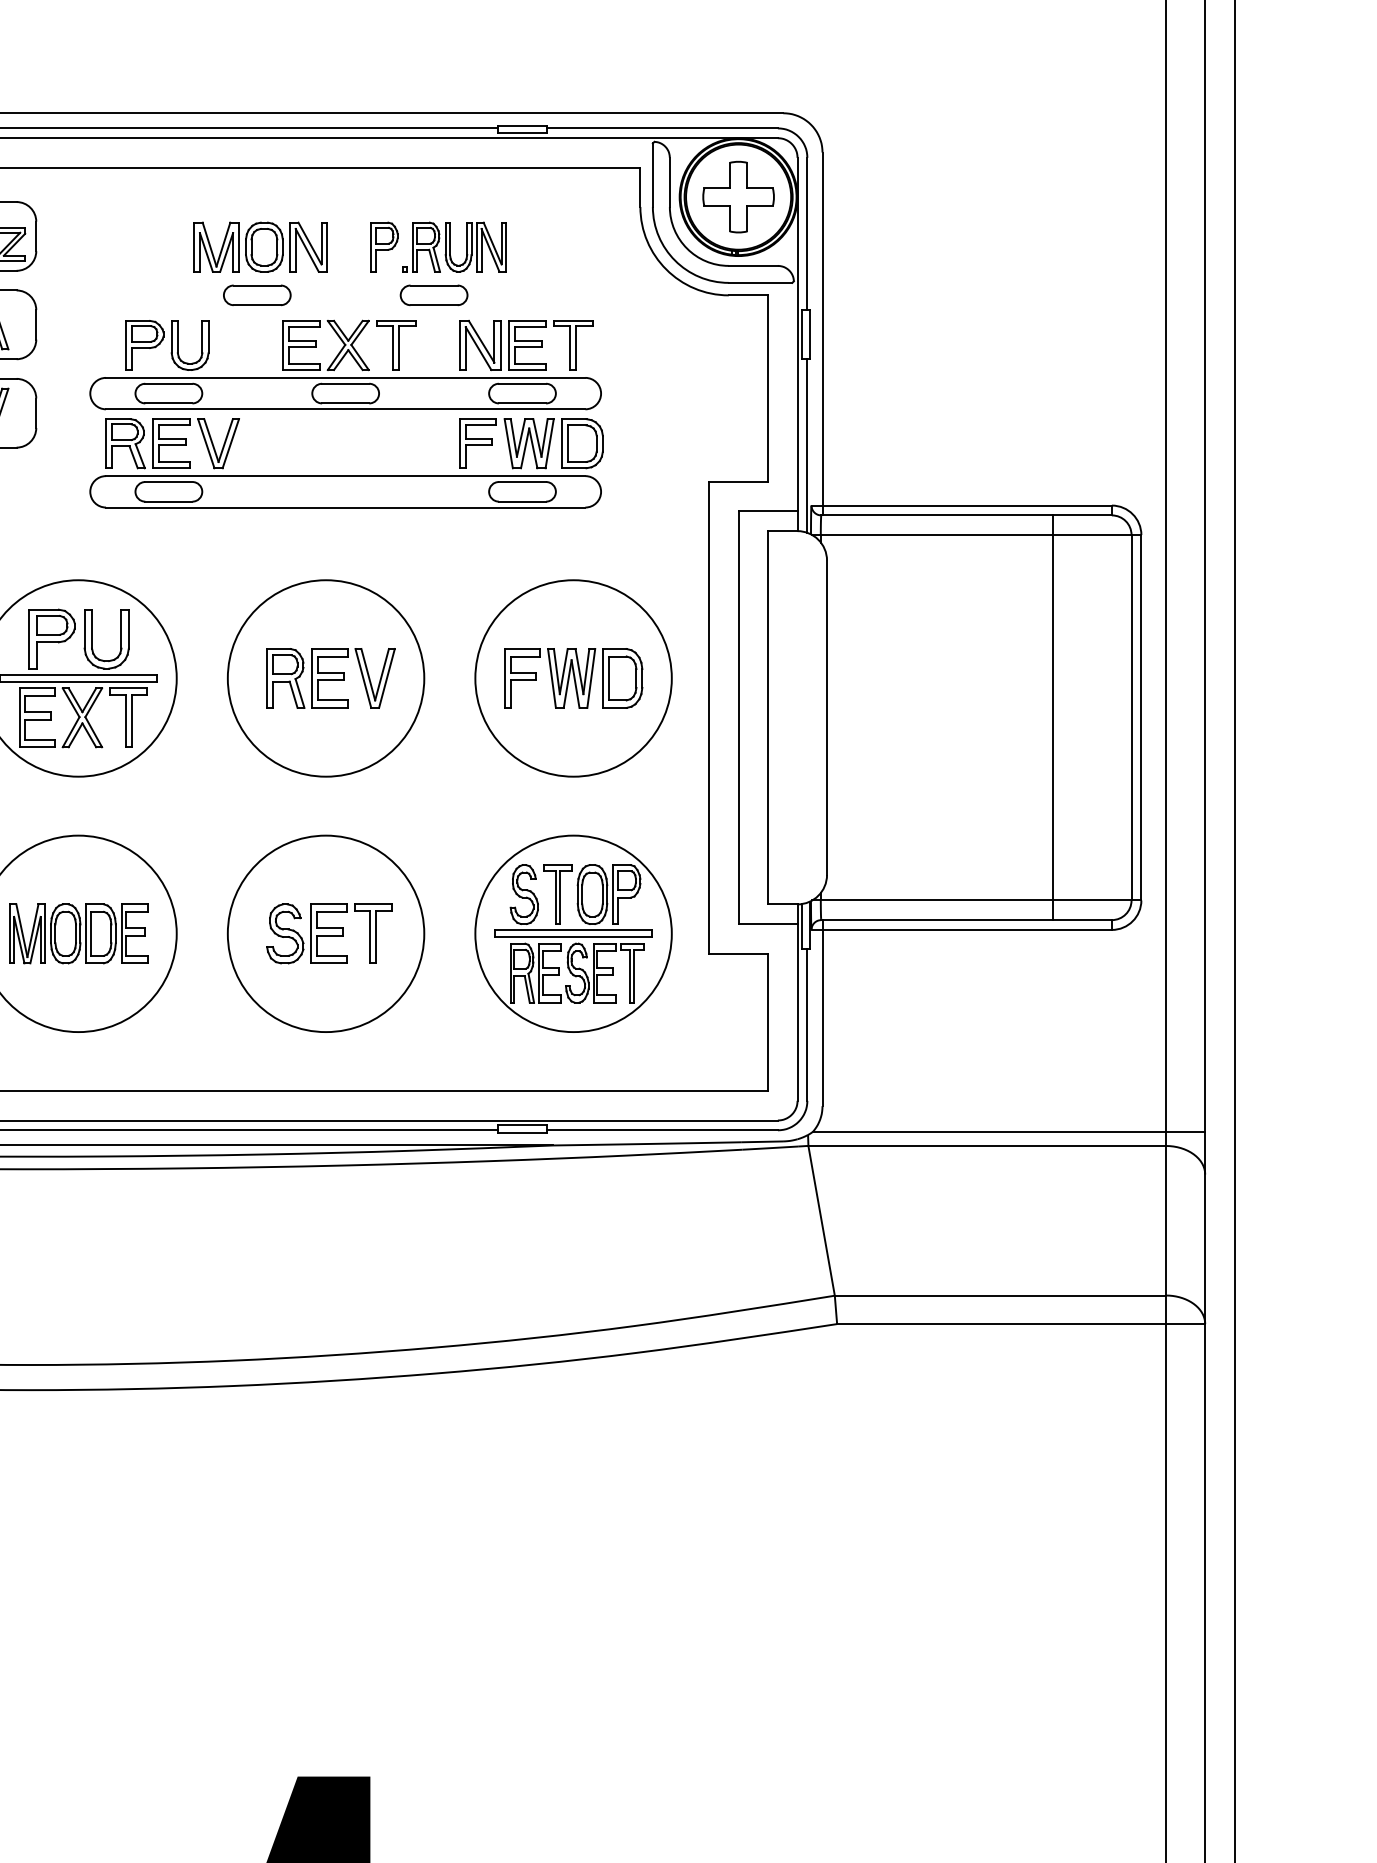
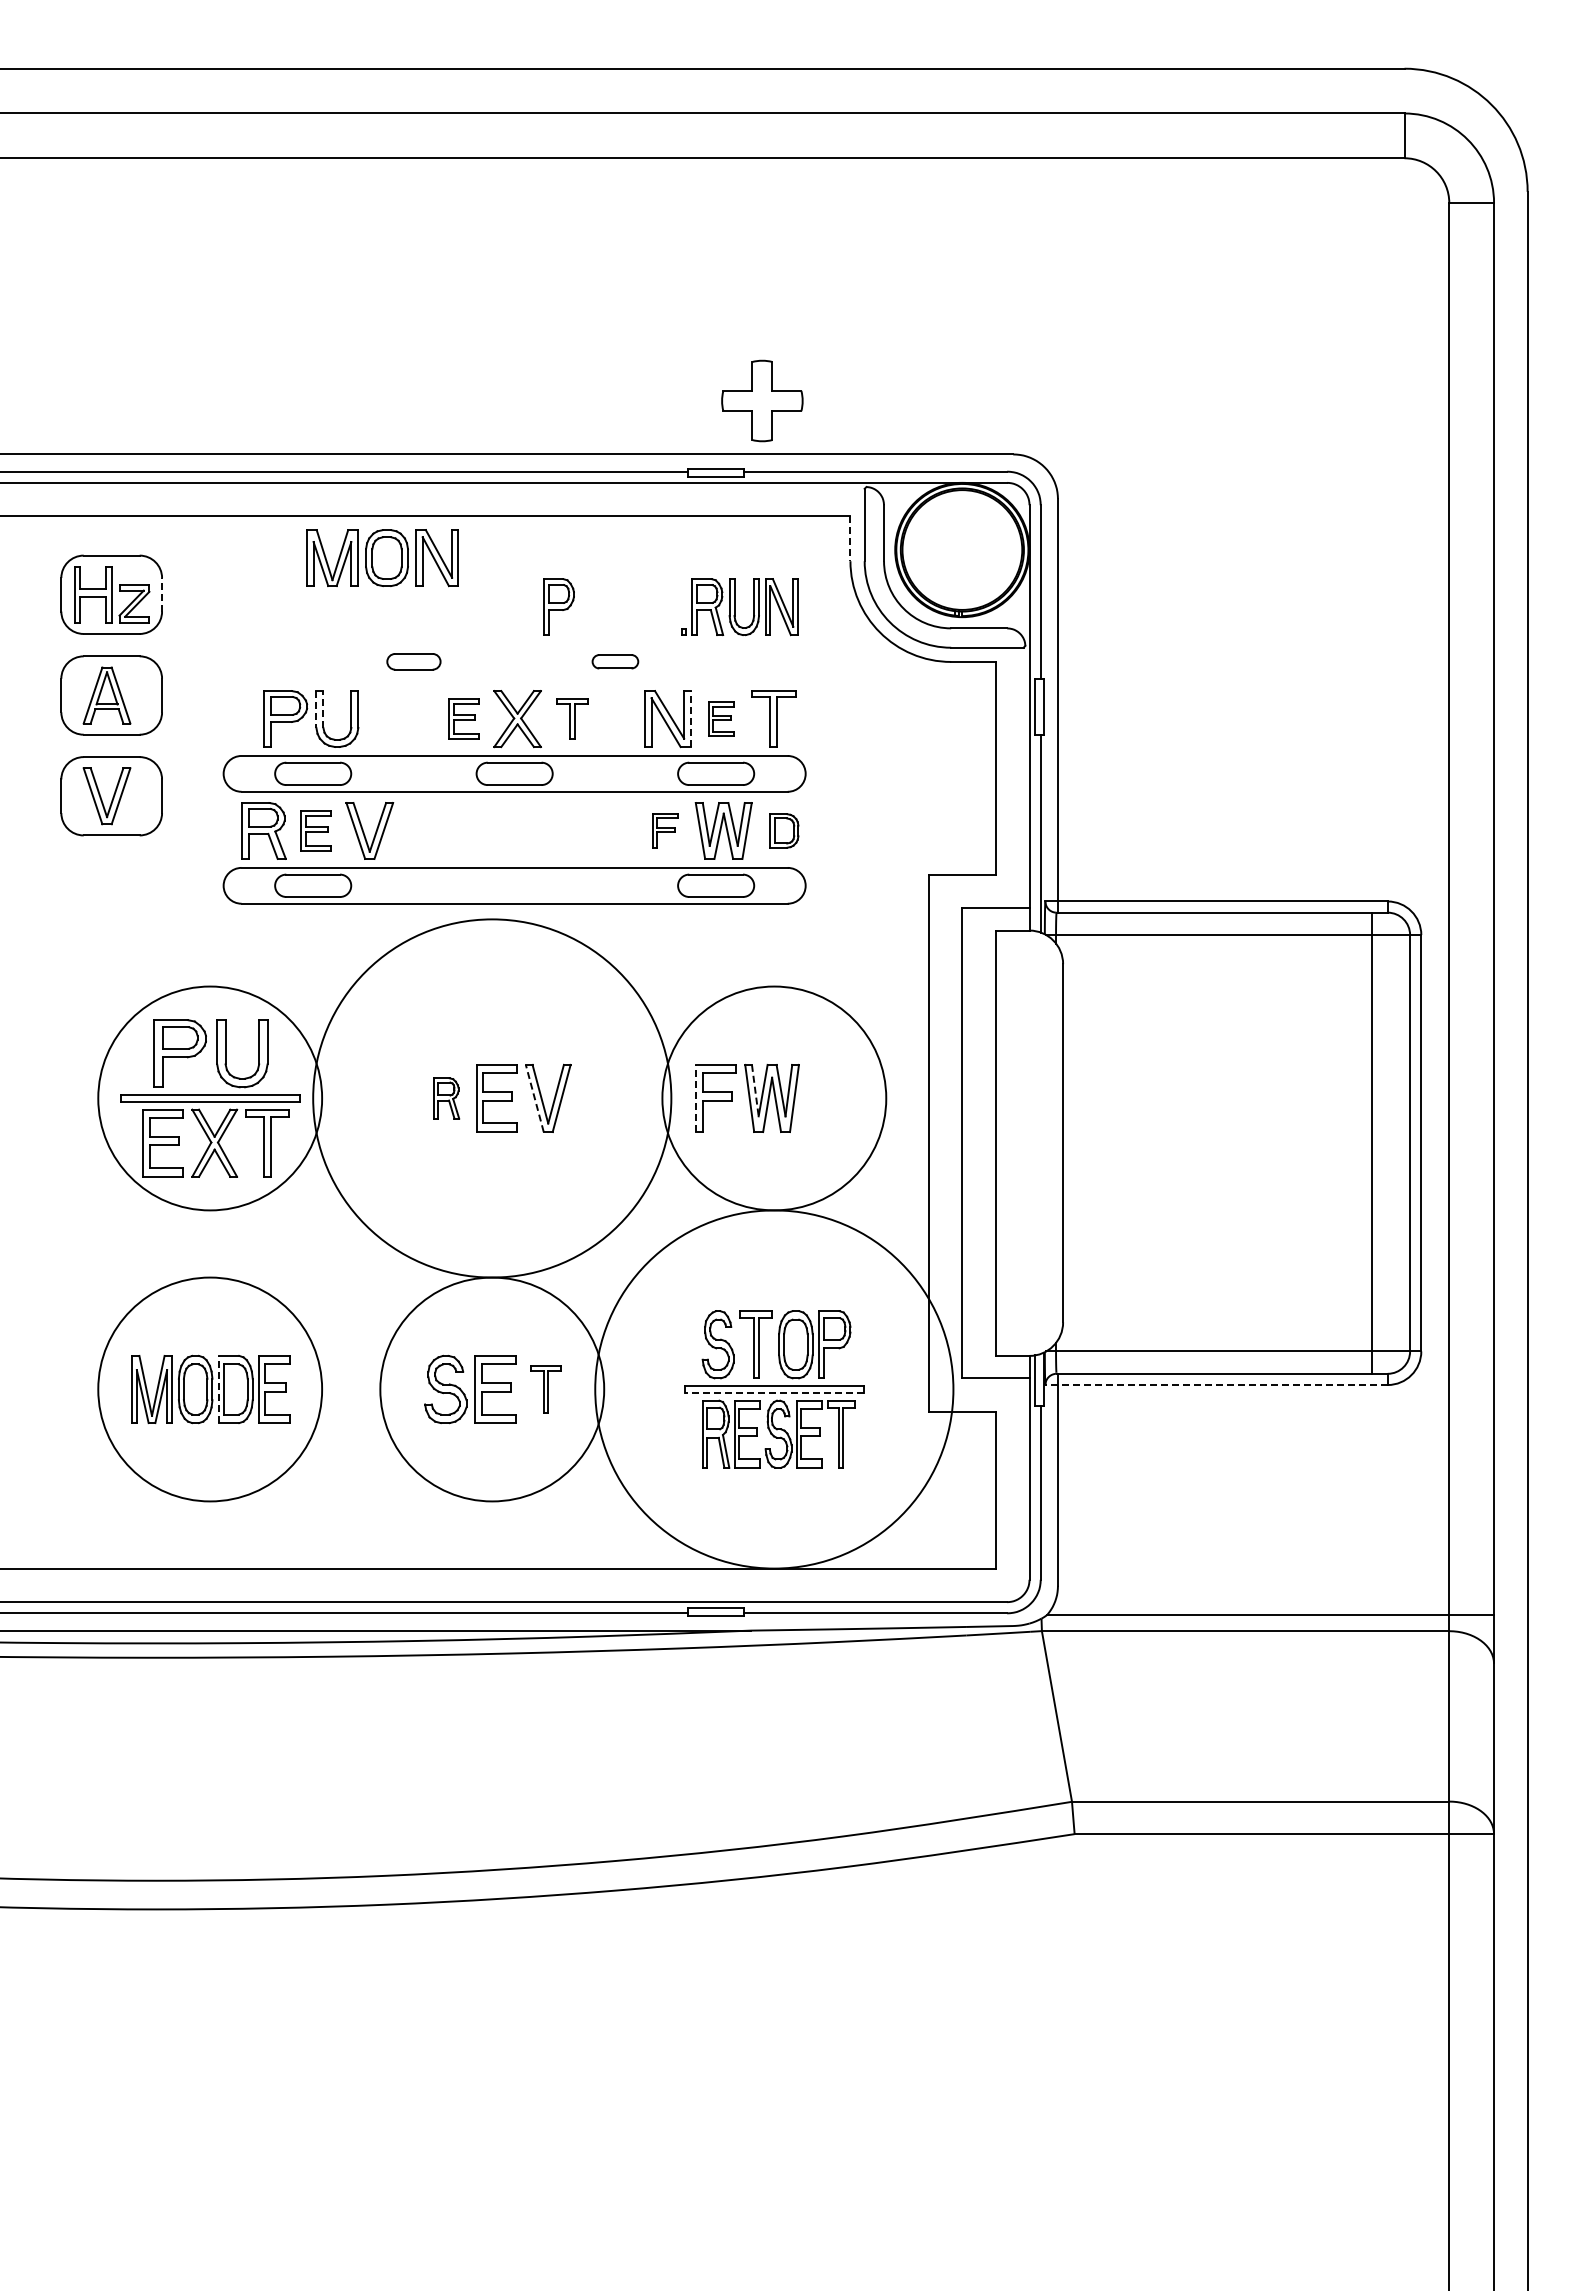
line: (640, 187) -> (850, 539), solid -> dashed
part: (738, 196) -> (762, 400), moved
line: (36, 236) -> (162, 594), solid -> dashed
part: (260, 247) -> (382, 558), moved
part: (454, 247) -> (739, 607), moved
part: (256, 294) -> (413, 661), size x0.7
part: (434, 294) -> (615, 661), size x0.6
line: (171, 337) -> (316, 710), solid -> dashed
line: (177, 337) -> (323, 709), solid -> dashed
part: (300, 344) -> (463, 718), size x0.7
part: (396, 344) -> (572, 718), size x0.7
part: (526, 344) -> (720, 718), size x0.6
line: (500, 345) -> (691, 719), solid -> dashed
part: (170, 443) -> (315, 830), size x0.7
part: (478, 443) -> (665, 830), size x0.6
part: (582, 443) -> (784, 830), size x0.6
line: (557, 671) -> (755, 1090), solid -> dashed
part: (622, 677) -> (830, 1097), removed
part: (285, 678) -> (446, 1098), size x0.6
circle: (326, 678) -> (492, 1098), size x1.6
line: (363, 678) -> (534, 1098), solid -> dashed
line: (504, 678) -> (695, 1098), solid -> dashed
line: (1052, 717) -> (1371, 1142), moved
line: (961, 930) -> (1216, 1385), solid -> dashed
line: (86, 933) -> (219, 1389), solid -> dashed
part: (372, 933) -> (545, 1389), size x0.7
circle: (573, 933) -> (774, 1389), size x1.6
line: (573, 937) -> (774, 1393), solid -> dashed

